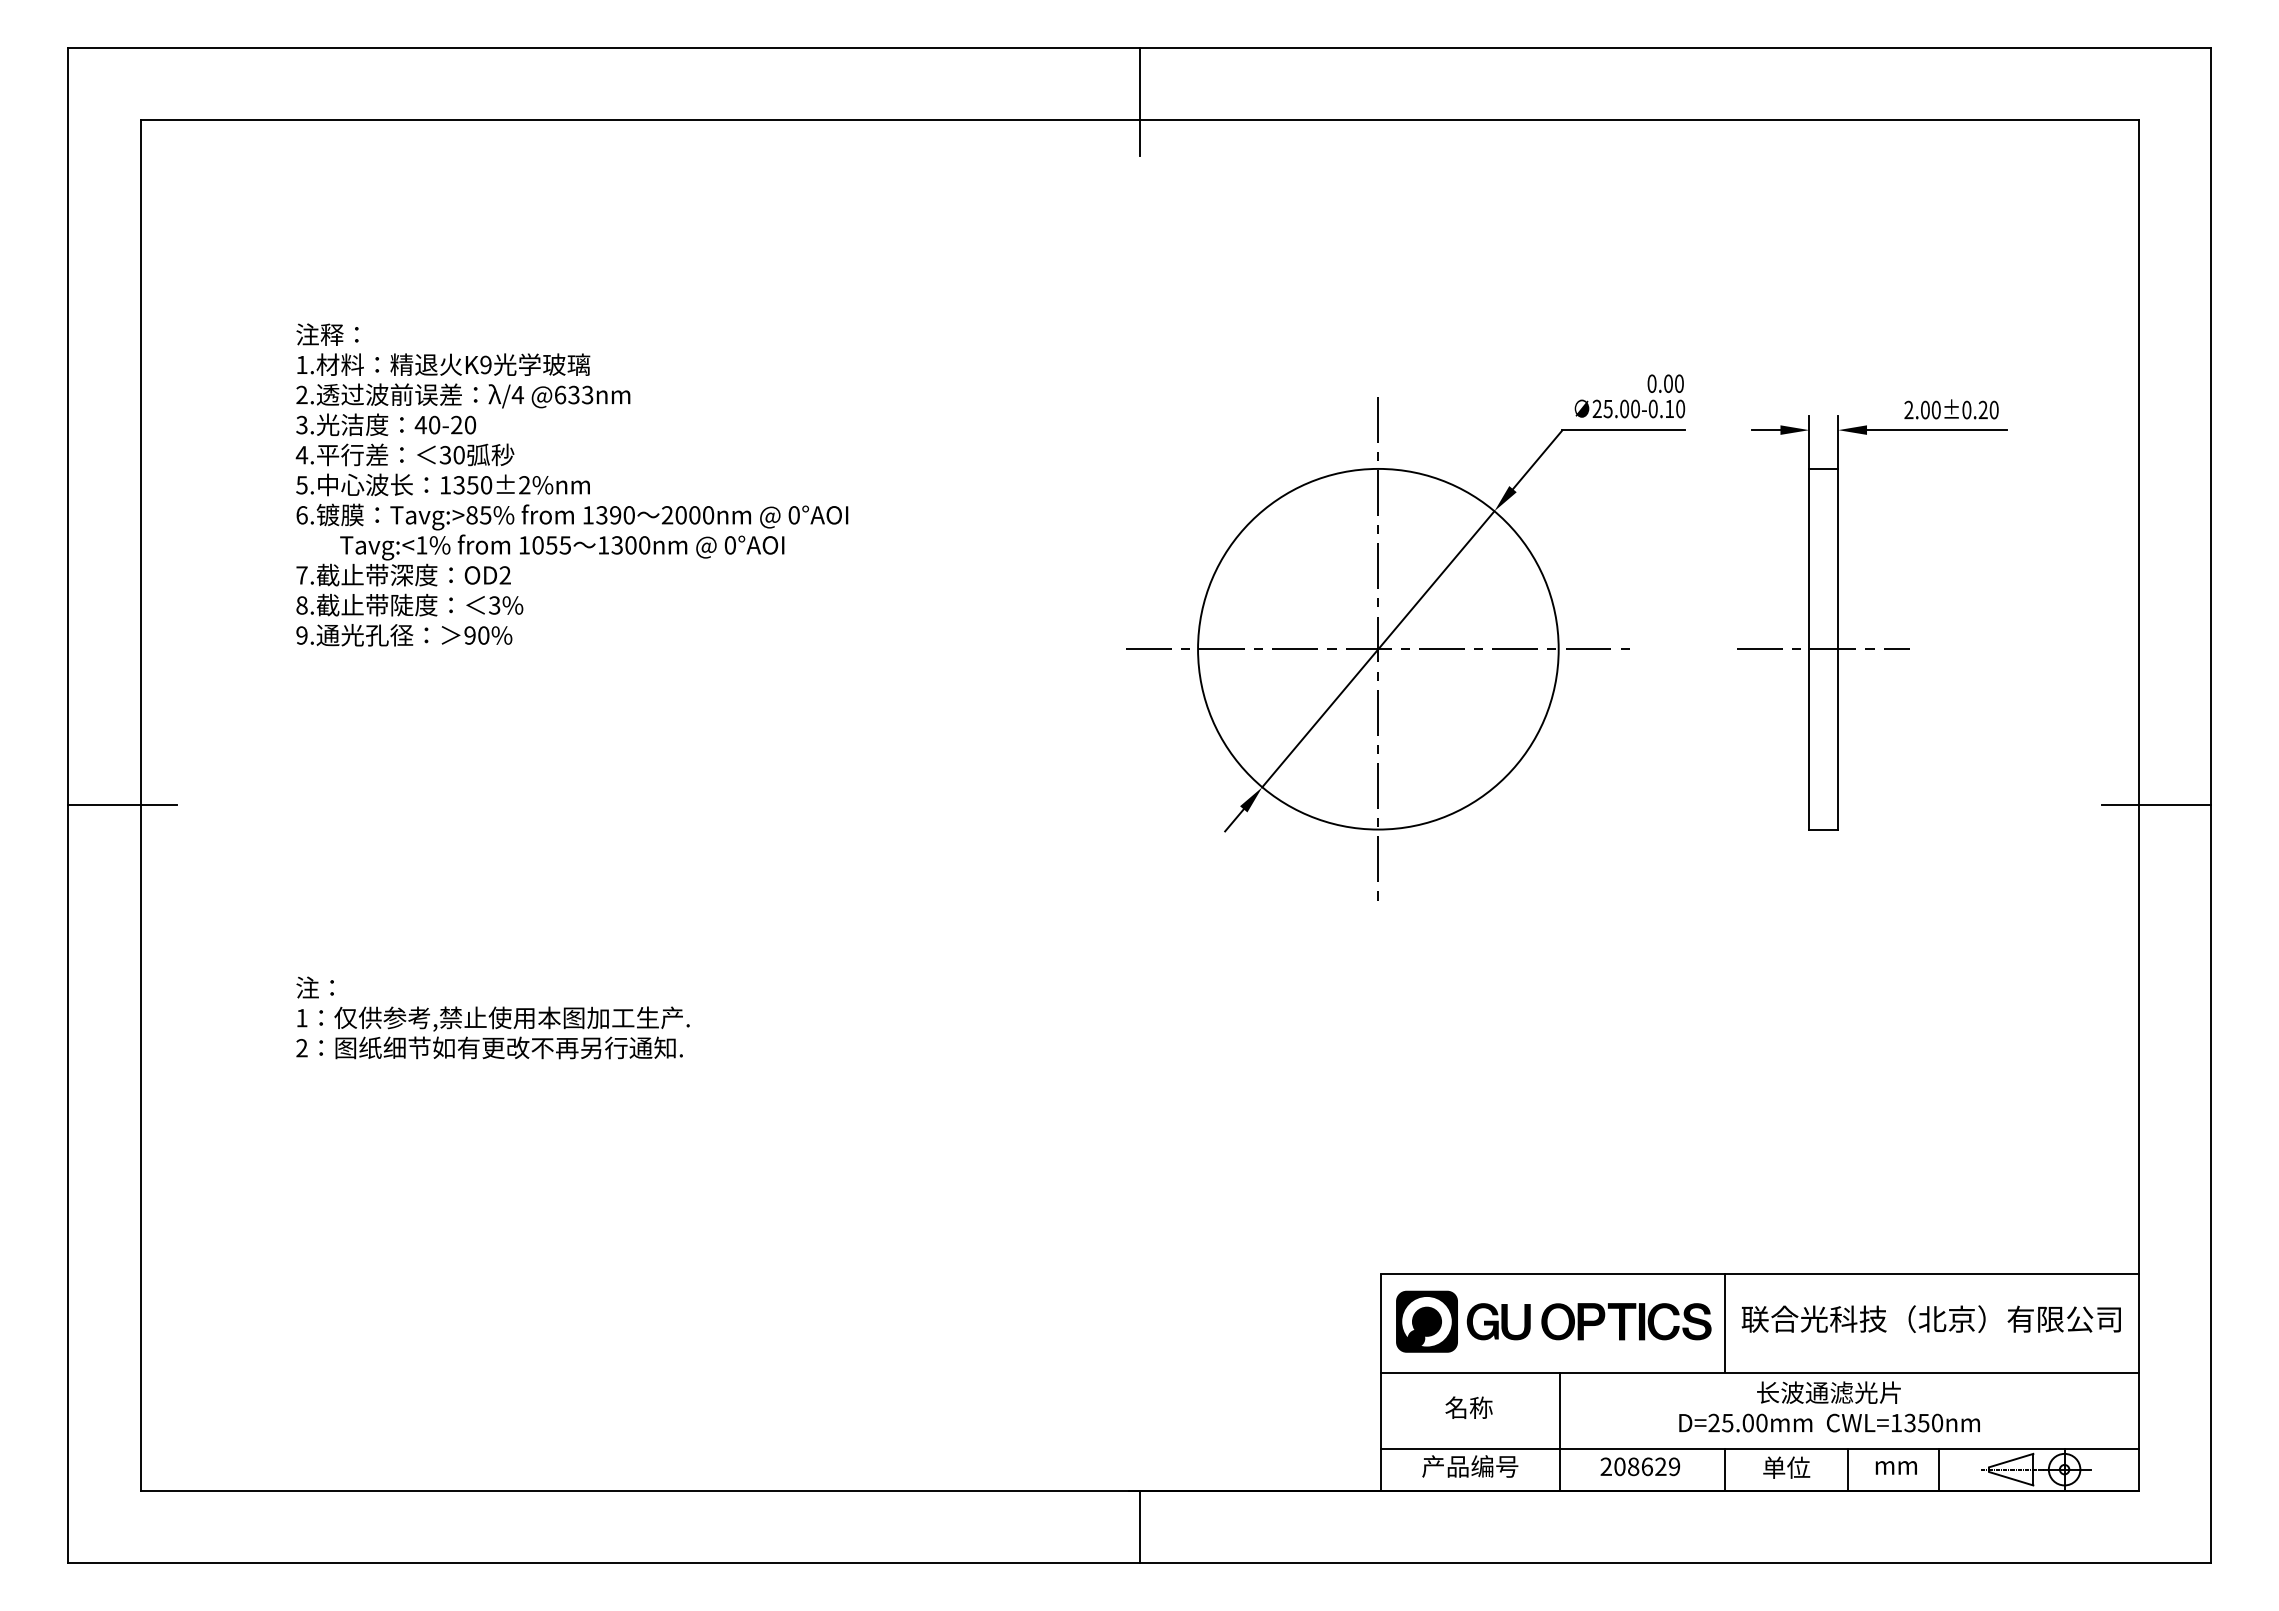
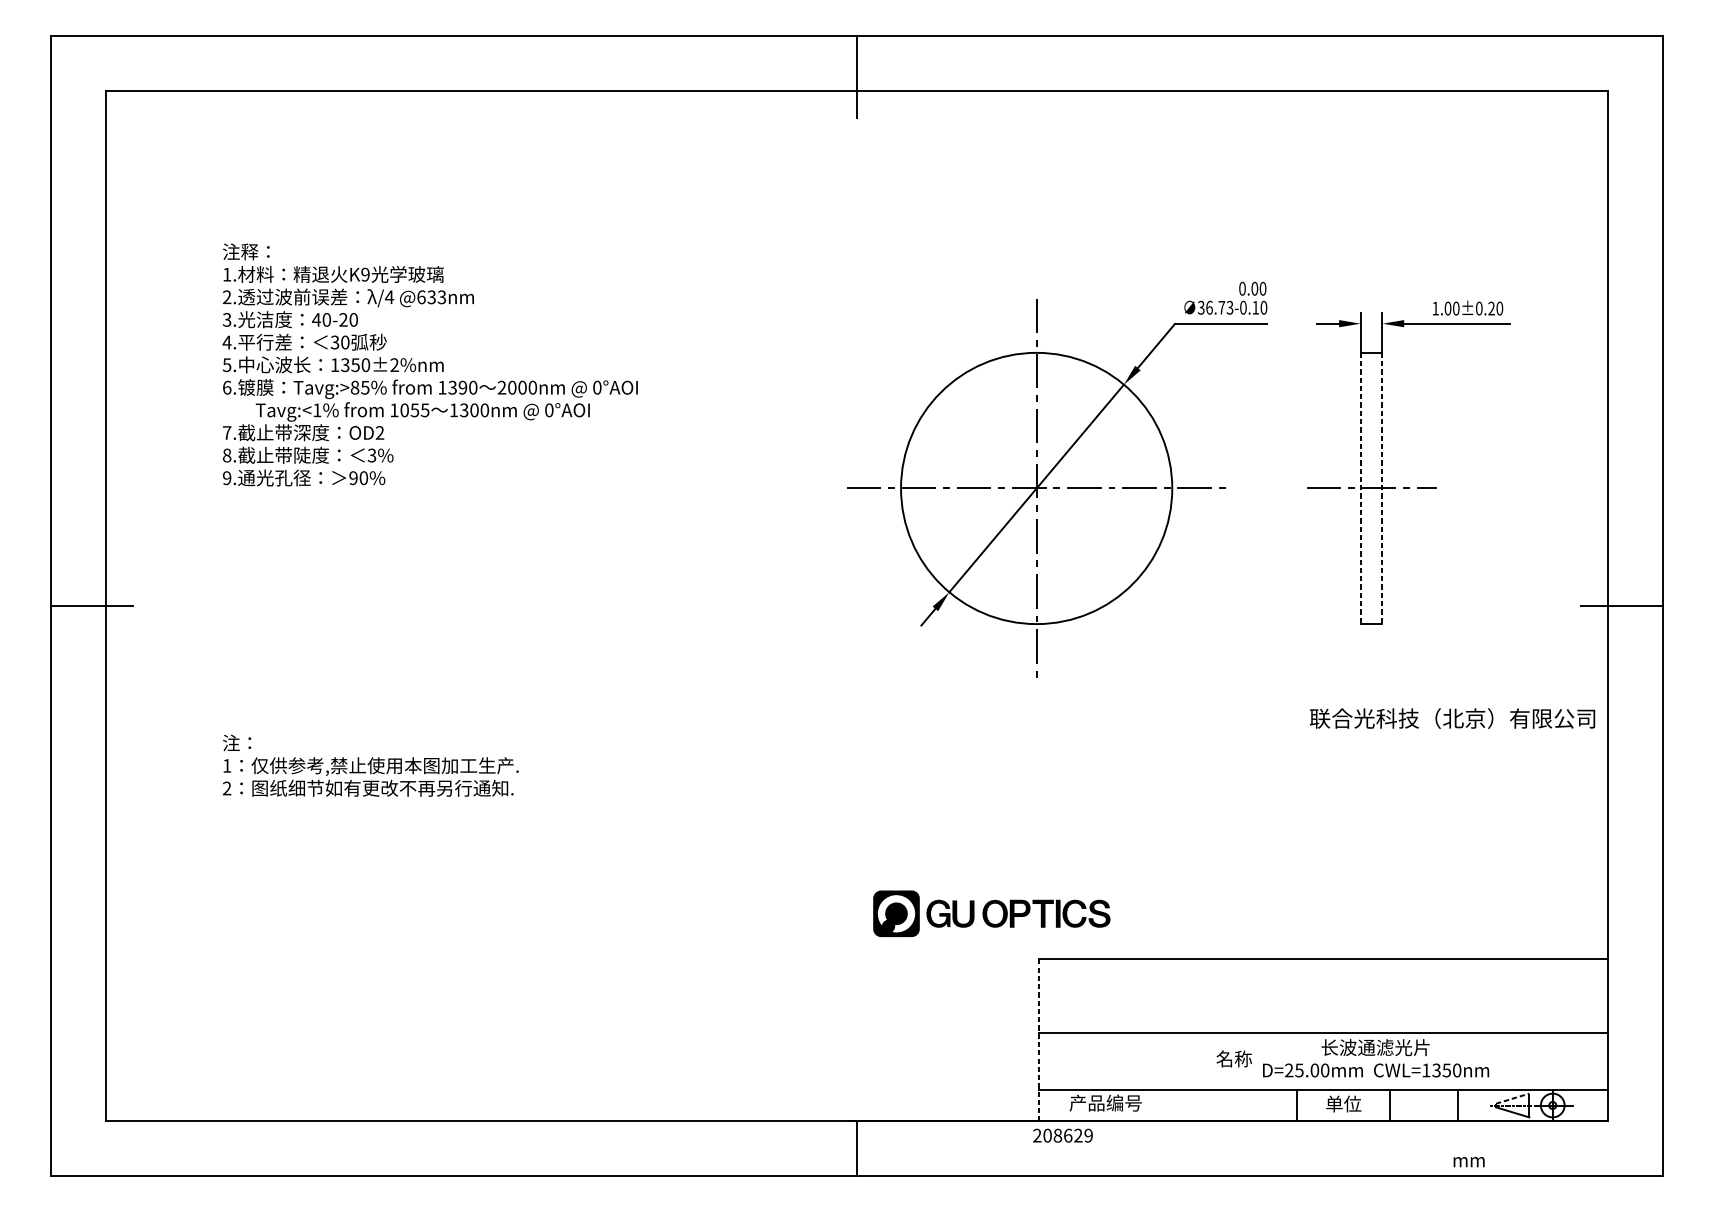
text: (1615, 408) -> (1214, 307), 25.00 -> 36.73
text: (1908, 409) -> (1435, 308), 2.00±0.20 -> 1.00±0.20
line: (1809, 649) -> (1360, 488), solid -> dashed
line: (1838, 649) -> (1382, 488), solid -> dashed
text: (1930, 1318) -> (1451, 718), moved
part: (1553, 1321) -> (991, 913), moved
line: (1724, 1323) -> (1296, 995), removed
line: (1381, 1382) -> (1039, 1039), solid -> dashed
text: (1468, 1407) -> (1233, 1058), moved
line: (1559, 1431) -> (1172, 1076), removed
line: (2011, 1460) -> (1512, 1098), solid -> dashed
text: (1640, 1466) -> (1063, 1135), moved
text: (1895, 1467) -> (1468, 1161), moved

